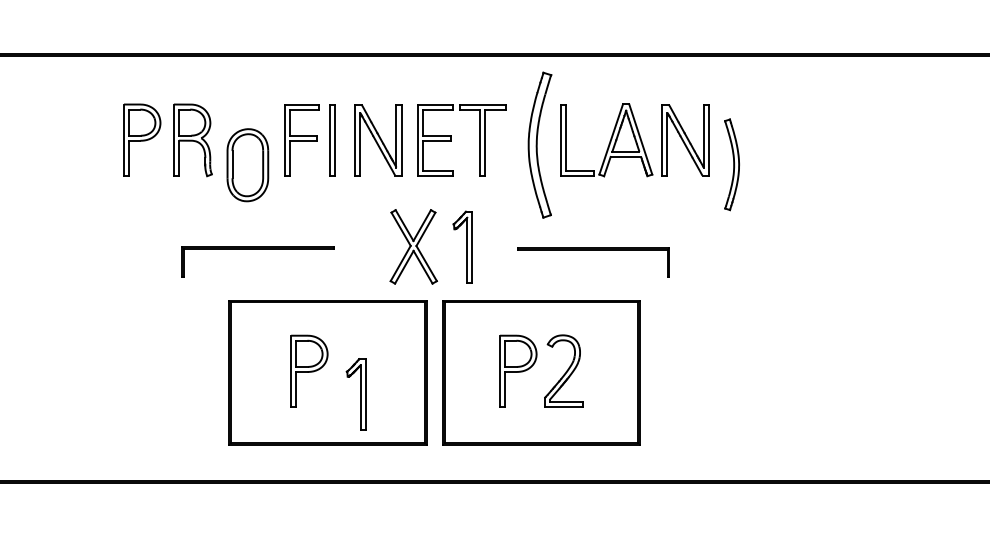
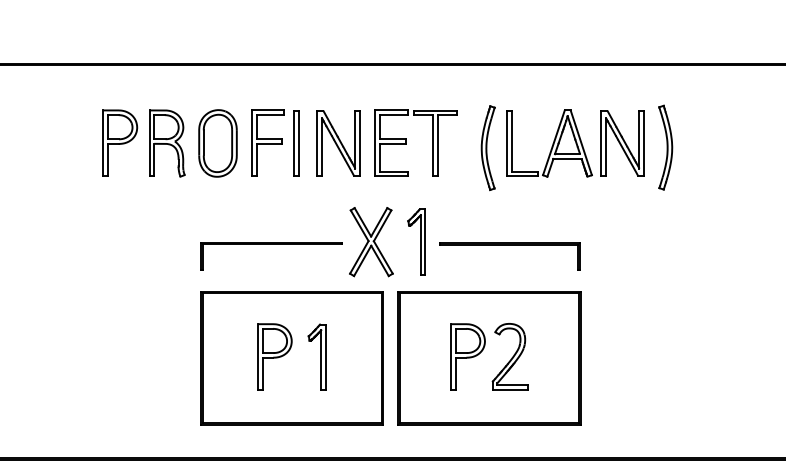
part: (540, 145) -> (488, 148), size x0.62
part: (731, 164) -> (665, 147), moved
part: (247, 165) -> (217, 143), moved
part: (257, 249) -> (270, 244), moved
part: (593, 250) -> (509, 245), moved
part: (355, 394) -> (316, 357), moved

